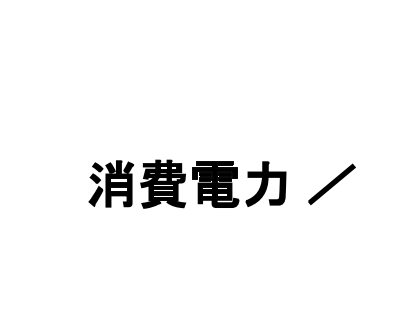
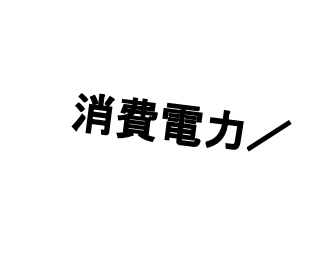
part: (331, 184) -> (268, 135), moved

